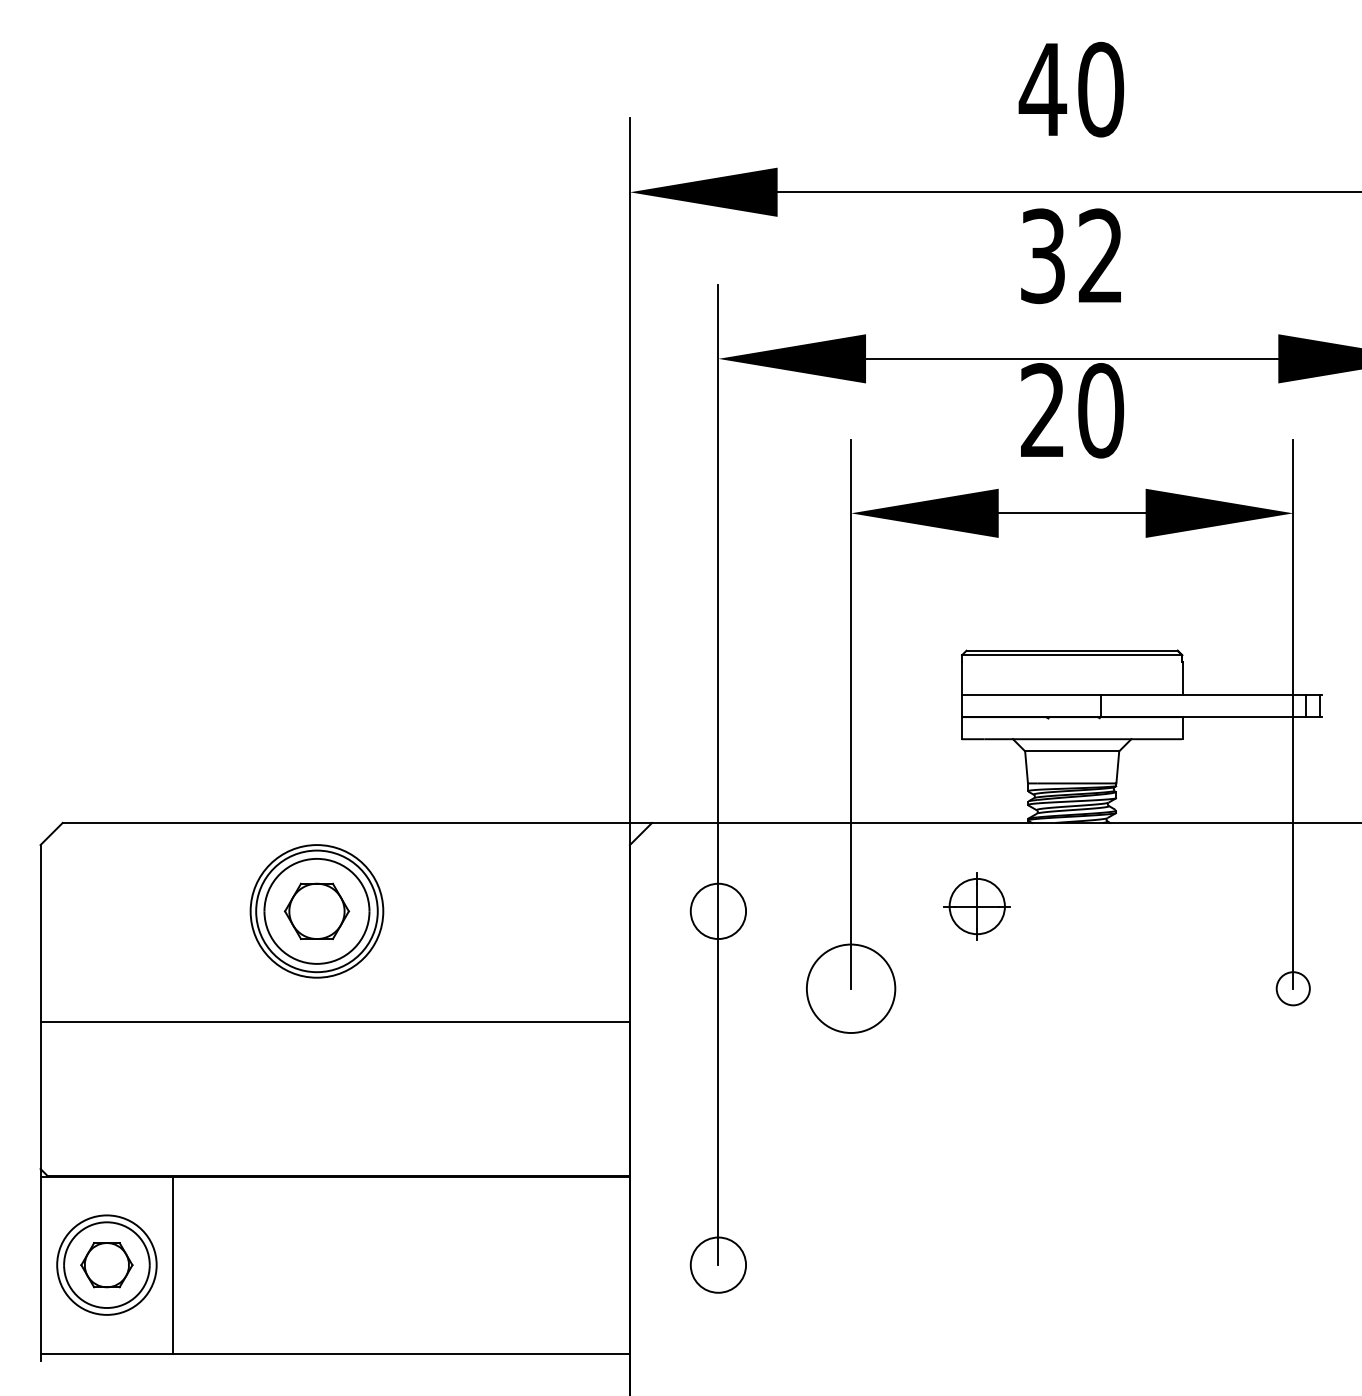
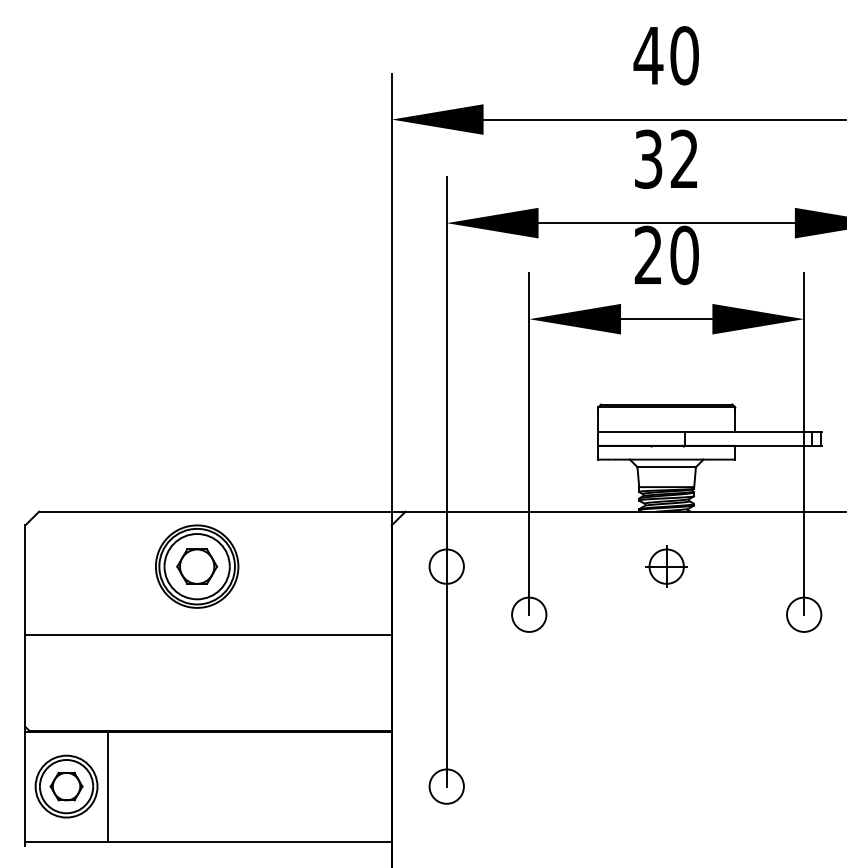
part: (976, 906) -> (666, 566), moved
circle: (851, 988) -> (529, 614), size x0.62
circle: (1293, 988) -> (804, 614), size x1.67

